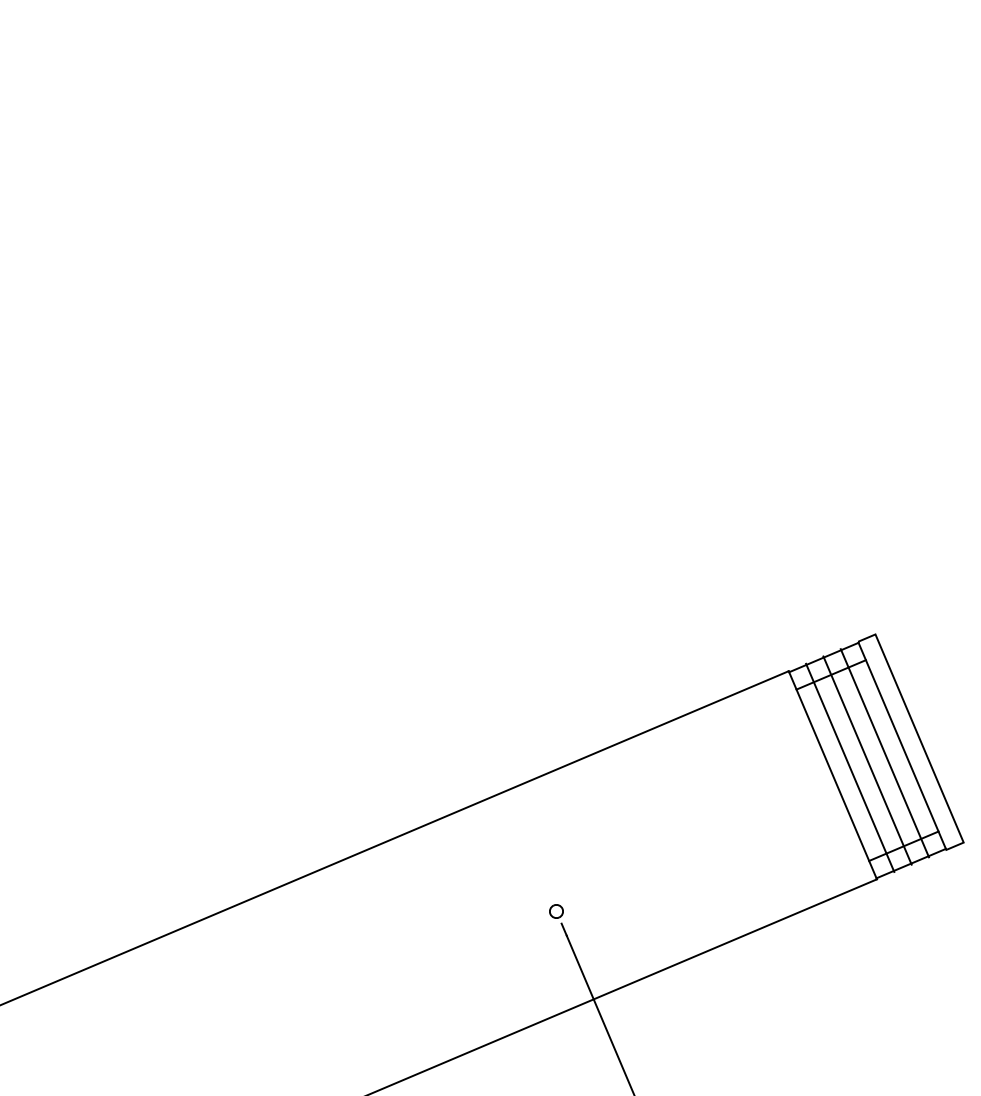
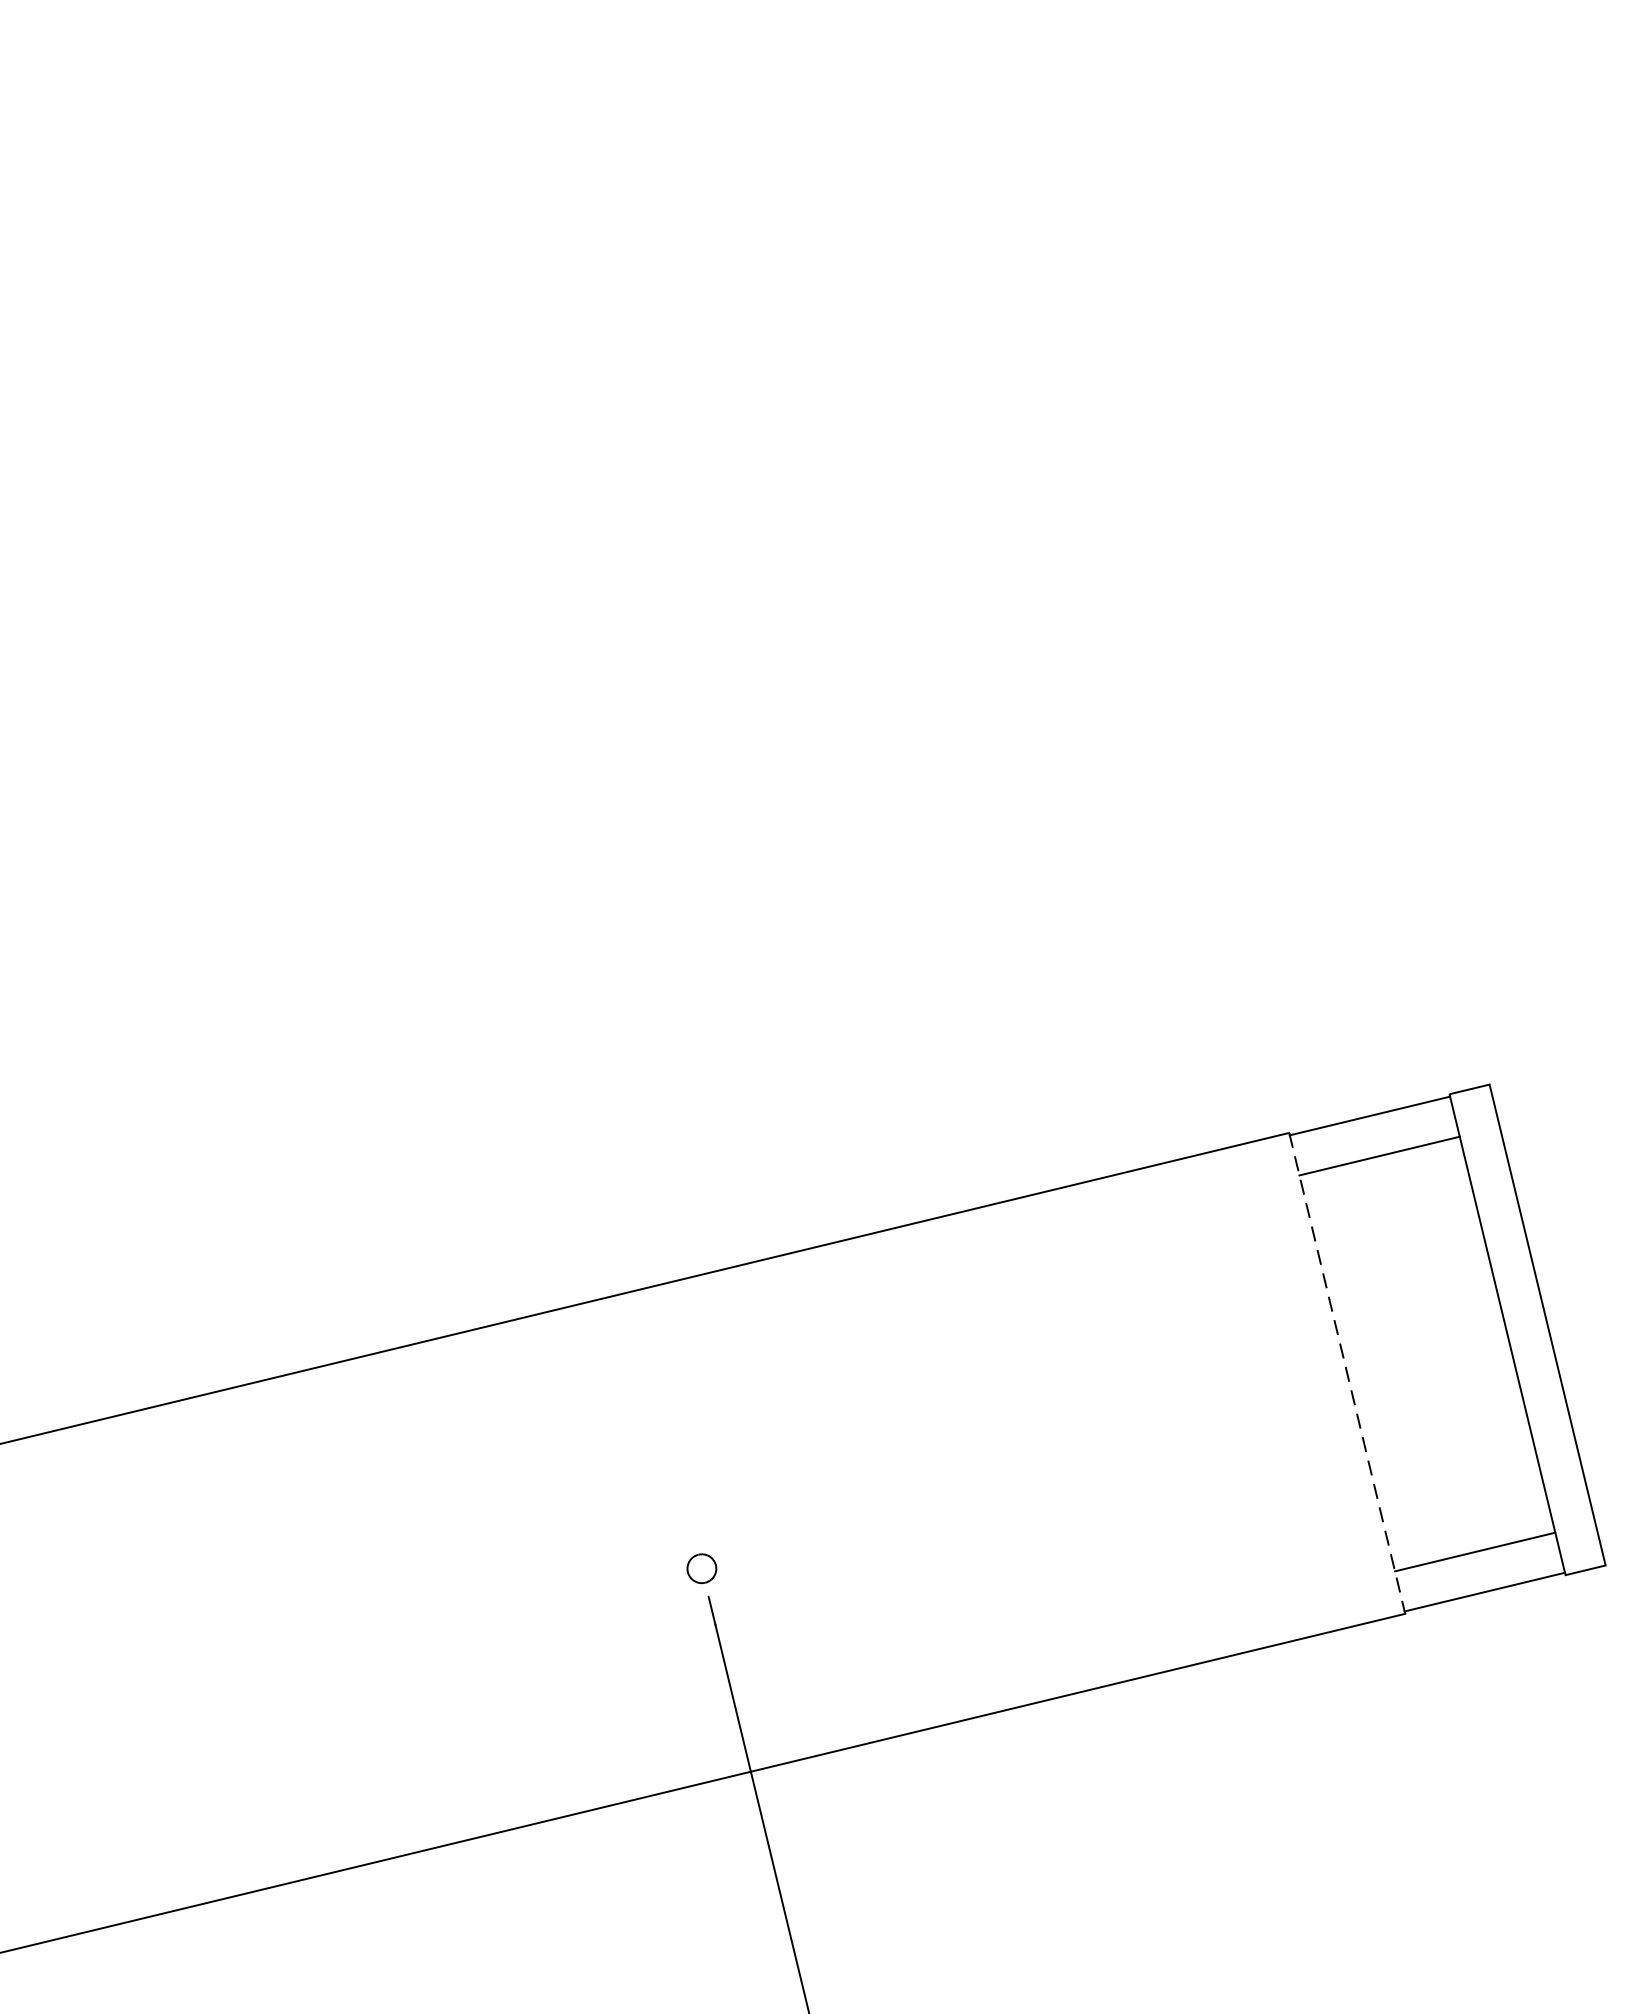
line: (884, 753) -> (1466, 1344), removed
line: (867, 760) -> (1427, 1353), removed
line: (850, 767) -> (1388, 1362), removed
line: (833, 775) -> (1348, 1374), solid -> dashed

